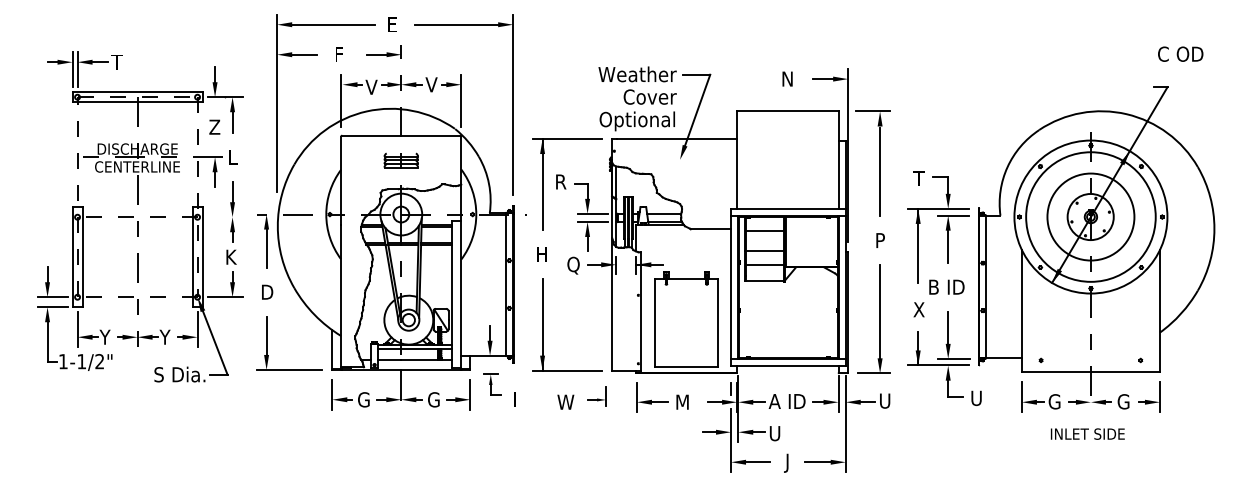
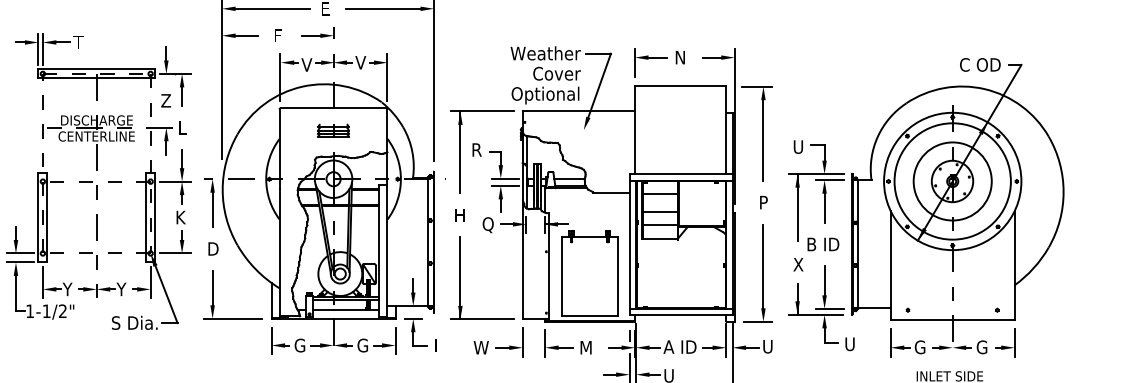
text: (1180, 53) -> (980, 64), moved
part: (754, 84) -> (650, 62), added
text: (918, 178) -> (797, 146), T -> U
line: (224, 217) -> (174, 181), added
part: (492, 384) -> (415, 331), size x1.43
part: (596, 396) -> (508, 342), size x1.67

